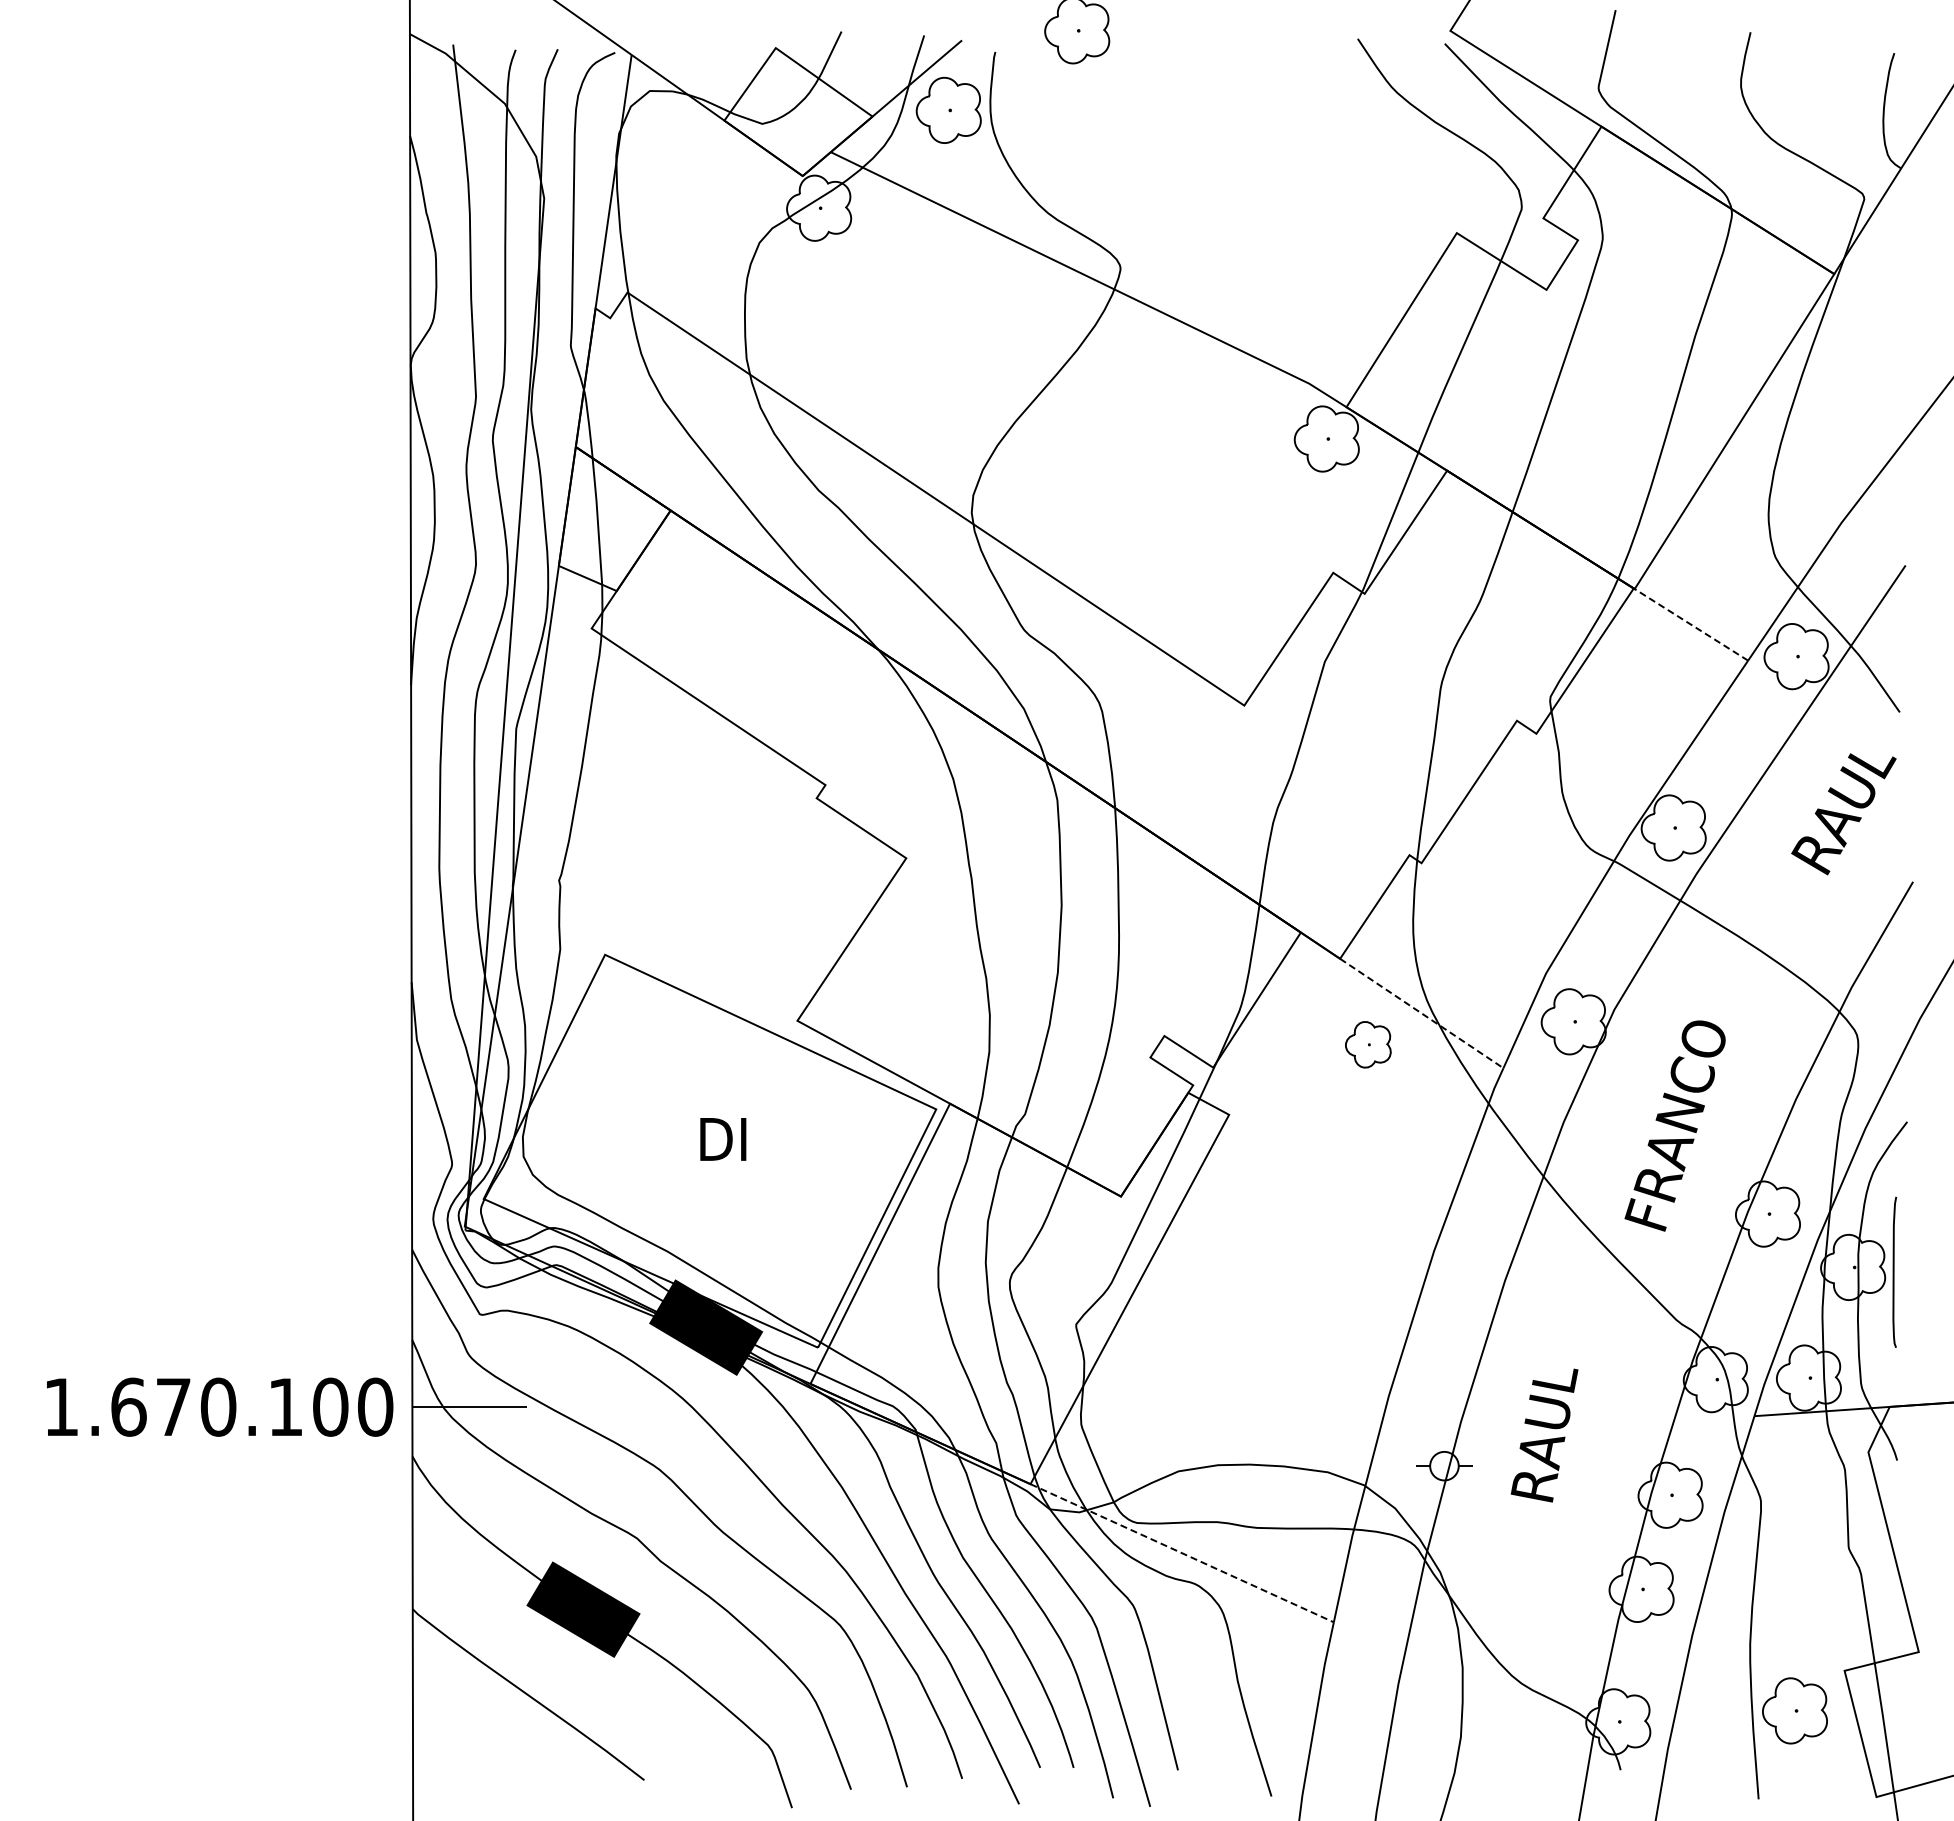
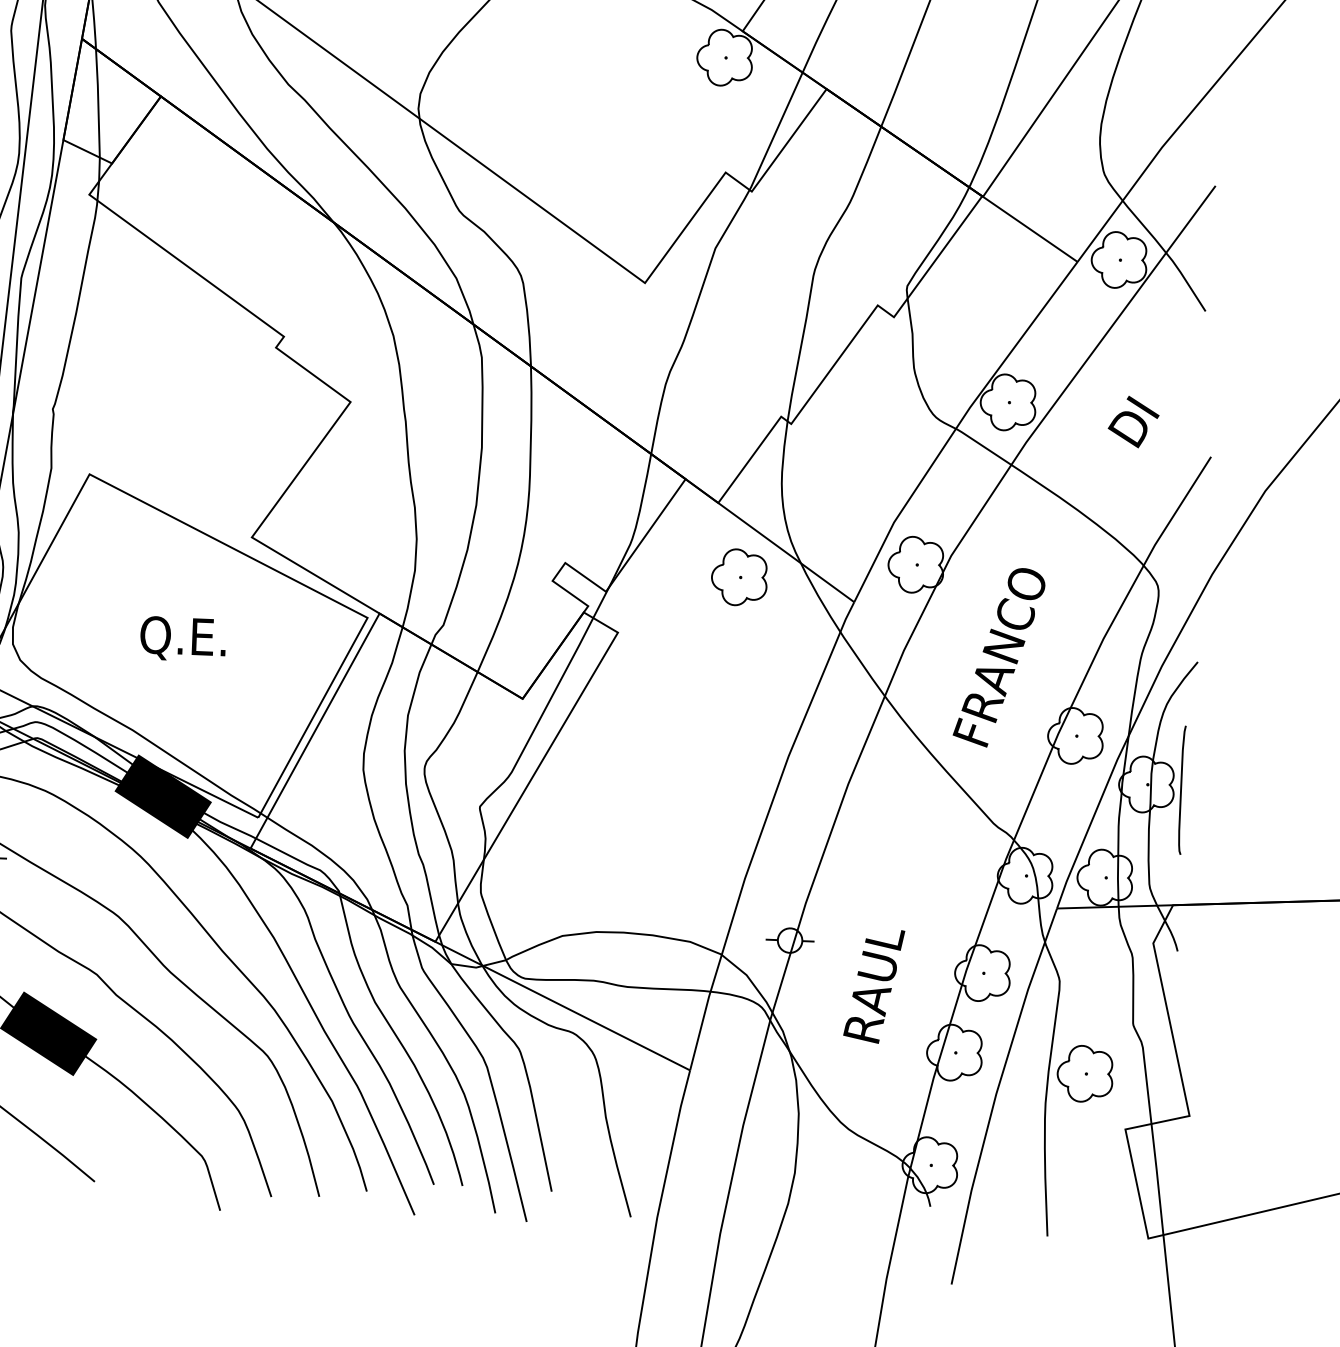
line: (1691, 624) -> (1030, 229), dashed -> solid
text: (1848, 811) -> (1158, 394), RAUL -> DI
line: (1422, 1013) -> (786, 552), dashed -> solid
part: (1368, 1044) -> (739, 577), size x1.43
text: (721, 1142) -> (182, 638), DI -> Q.E.
text: (1544, 1435) -> (874, 986), moved
line: (1182, 1553) -> (563, 1006), dashed -> solid
part: (1794, 1710) -> (1084, 1073), moved

